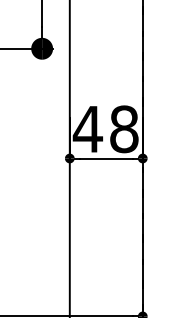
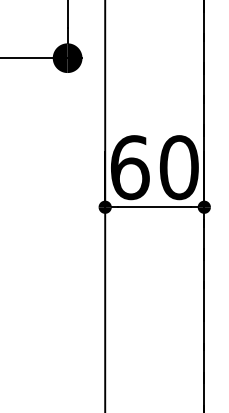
text: (105, 129) -> (153, 167), 48 -> 60

